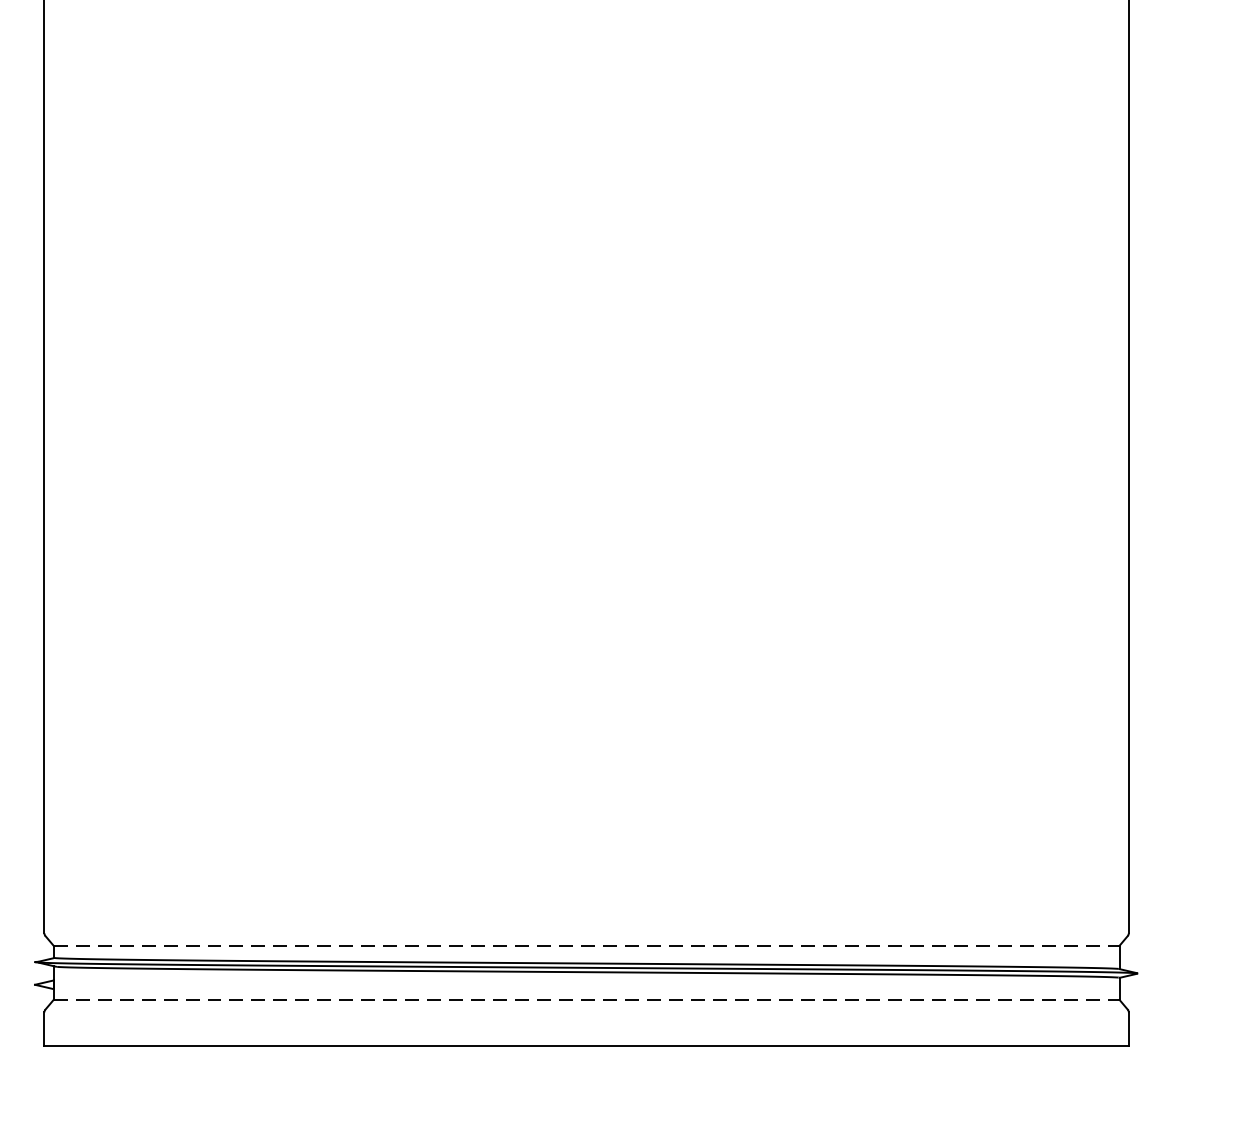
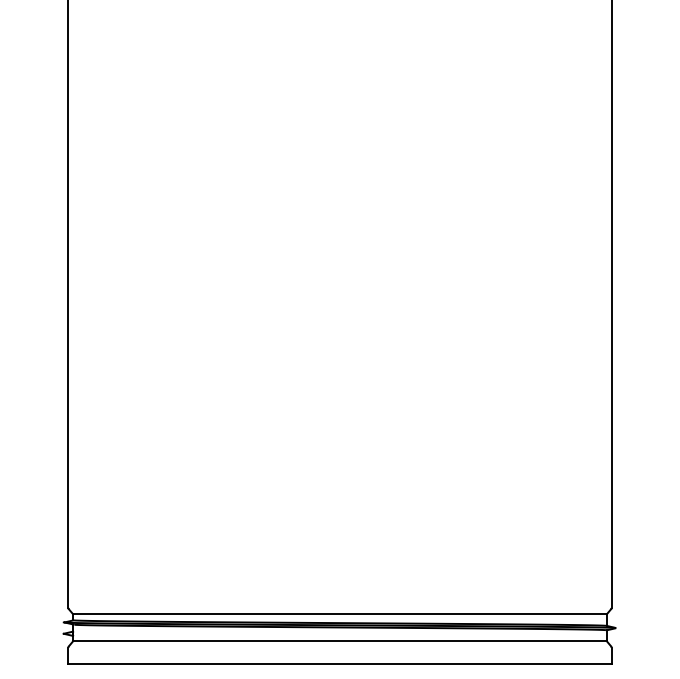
line: (587, 946) -> (340, 614), dashed -> solid
line: (587, 1000) -> (340, 641), dashed -> solid

